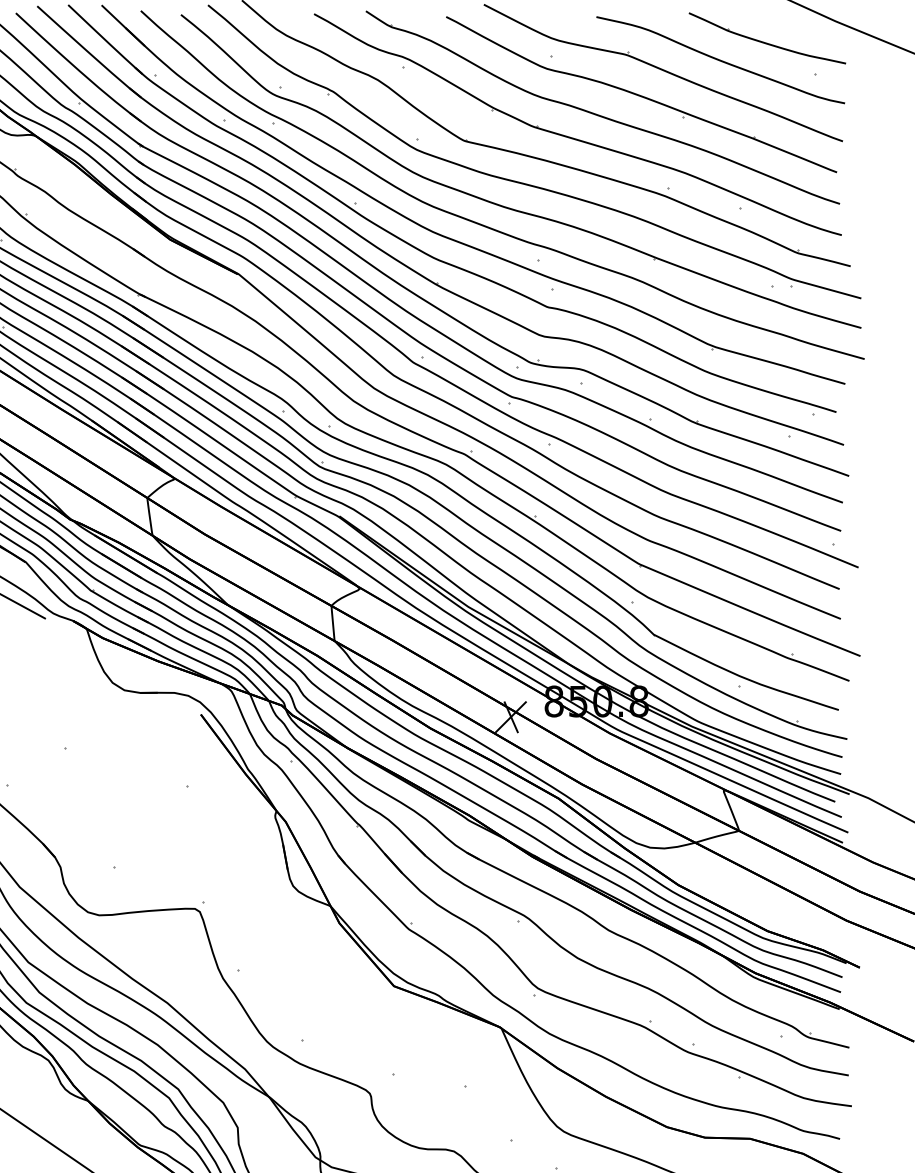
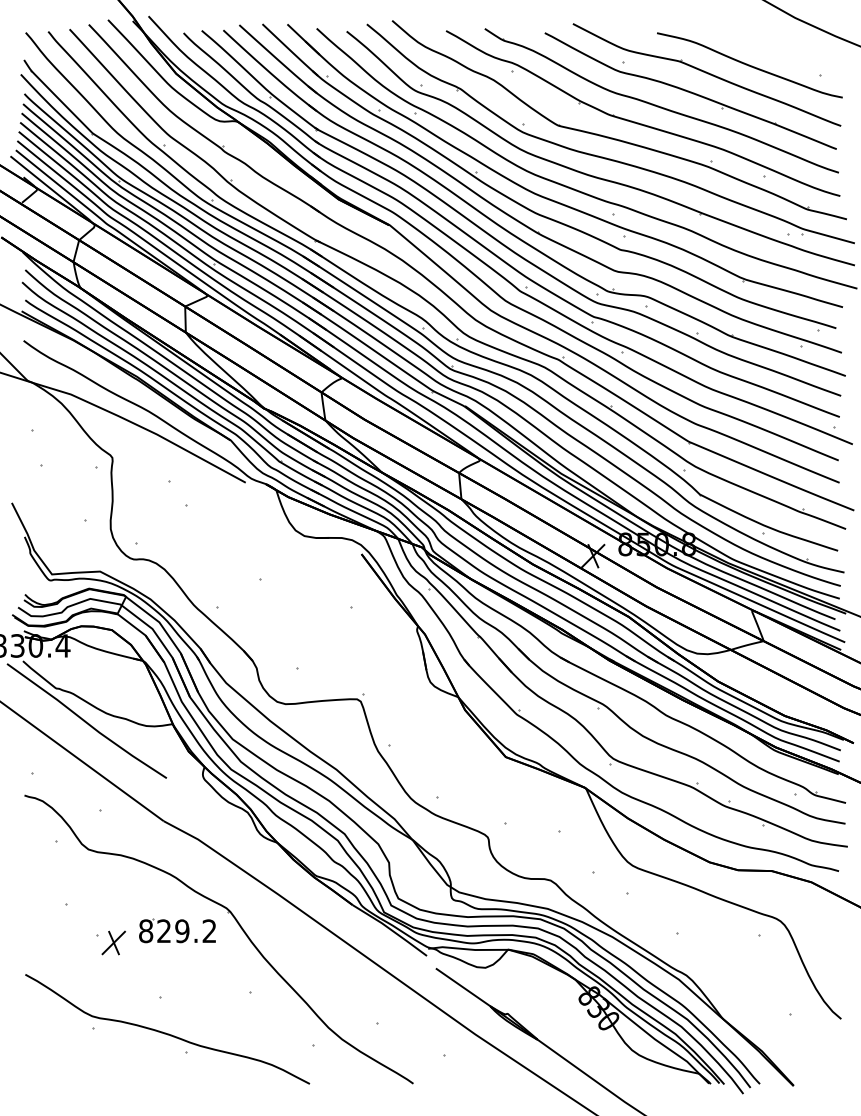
part: (767, 37) -> (784, 48), removed

